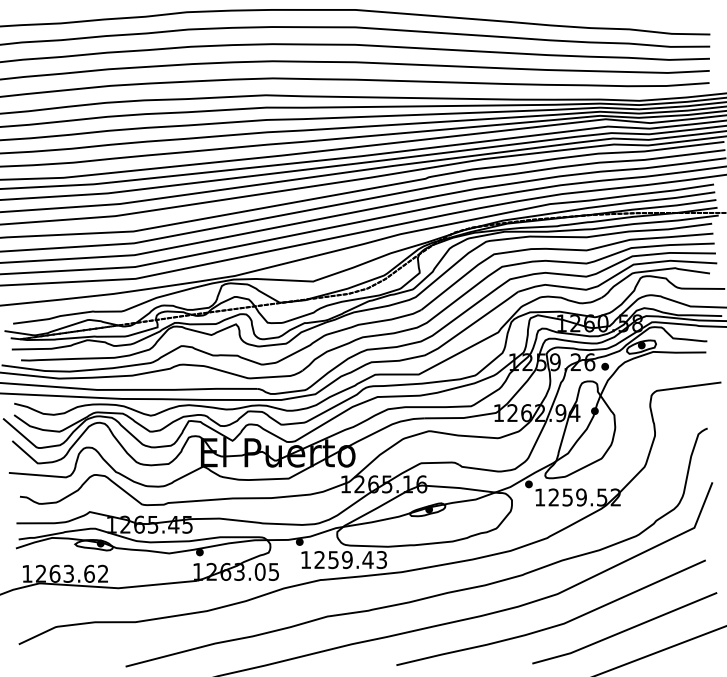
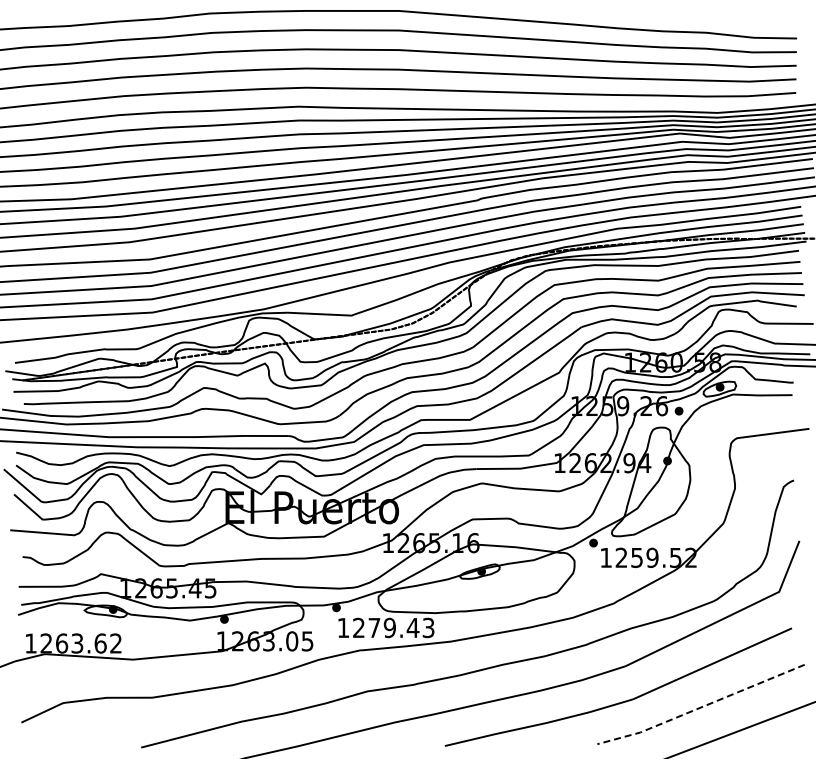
text: (333, 560) -> (374, 628), 1259.43 -> 1279.43
line: (625, 630) -> (701, 707), solid -> dashed

